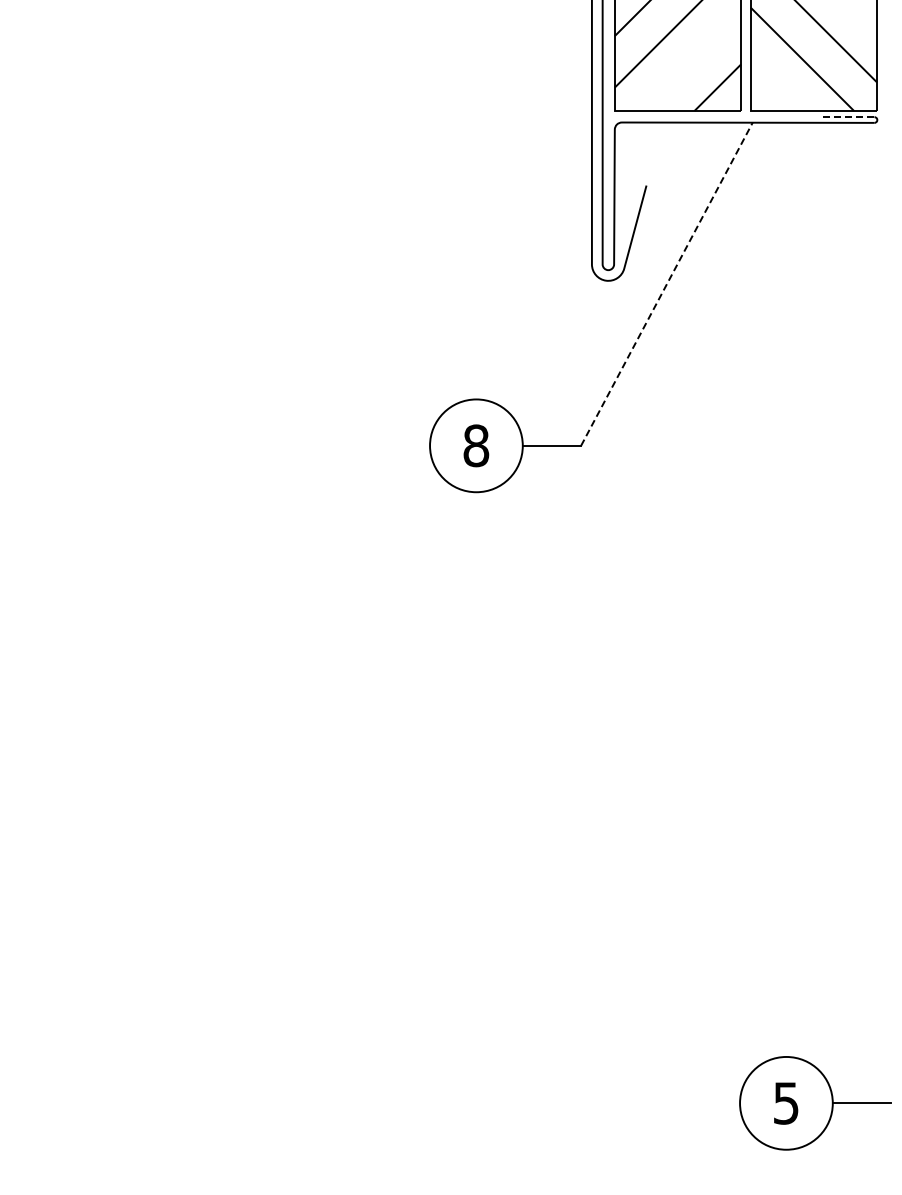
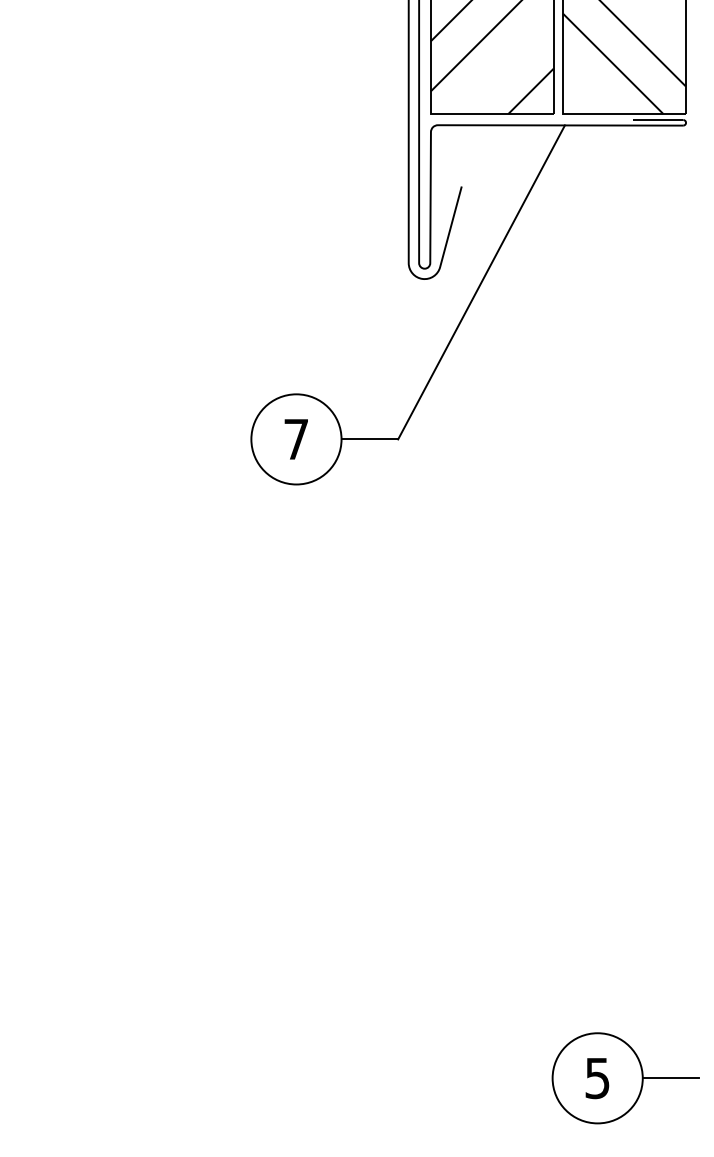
line: (848, 117) -> (658, 120), dashed -> solid
line: (666, 284) -> (481, 282), dashed -> solid
text: (476, 445) -> (296, 439), 8 -> 7

